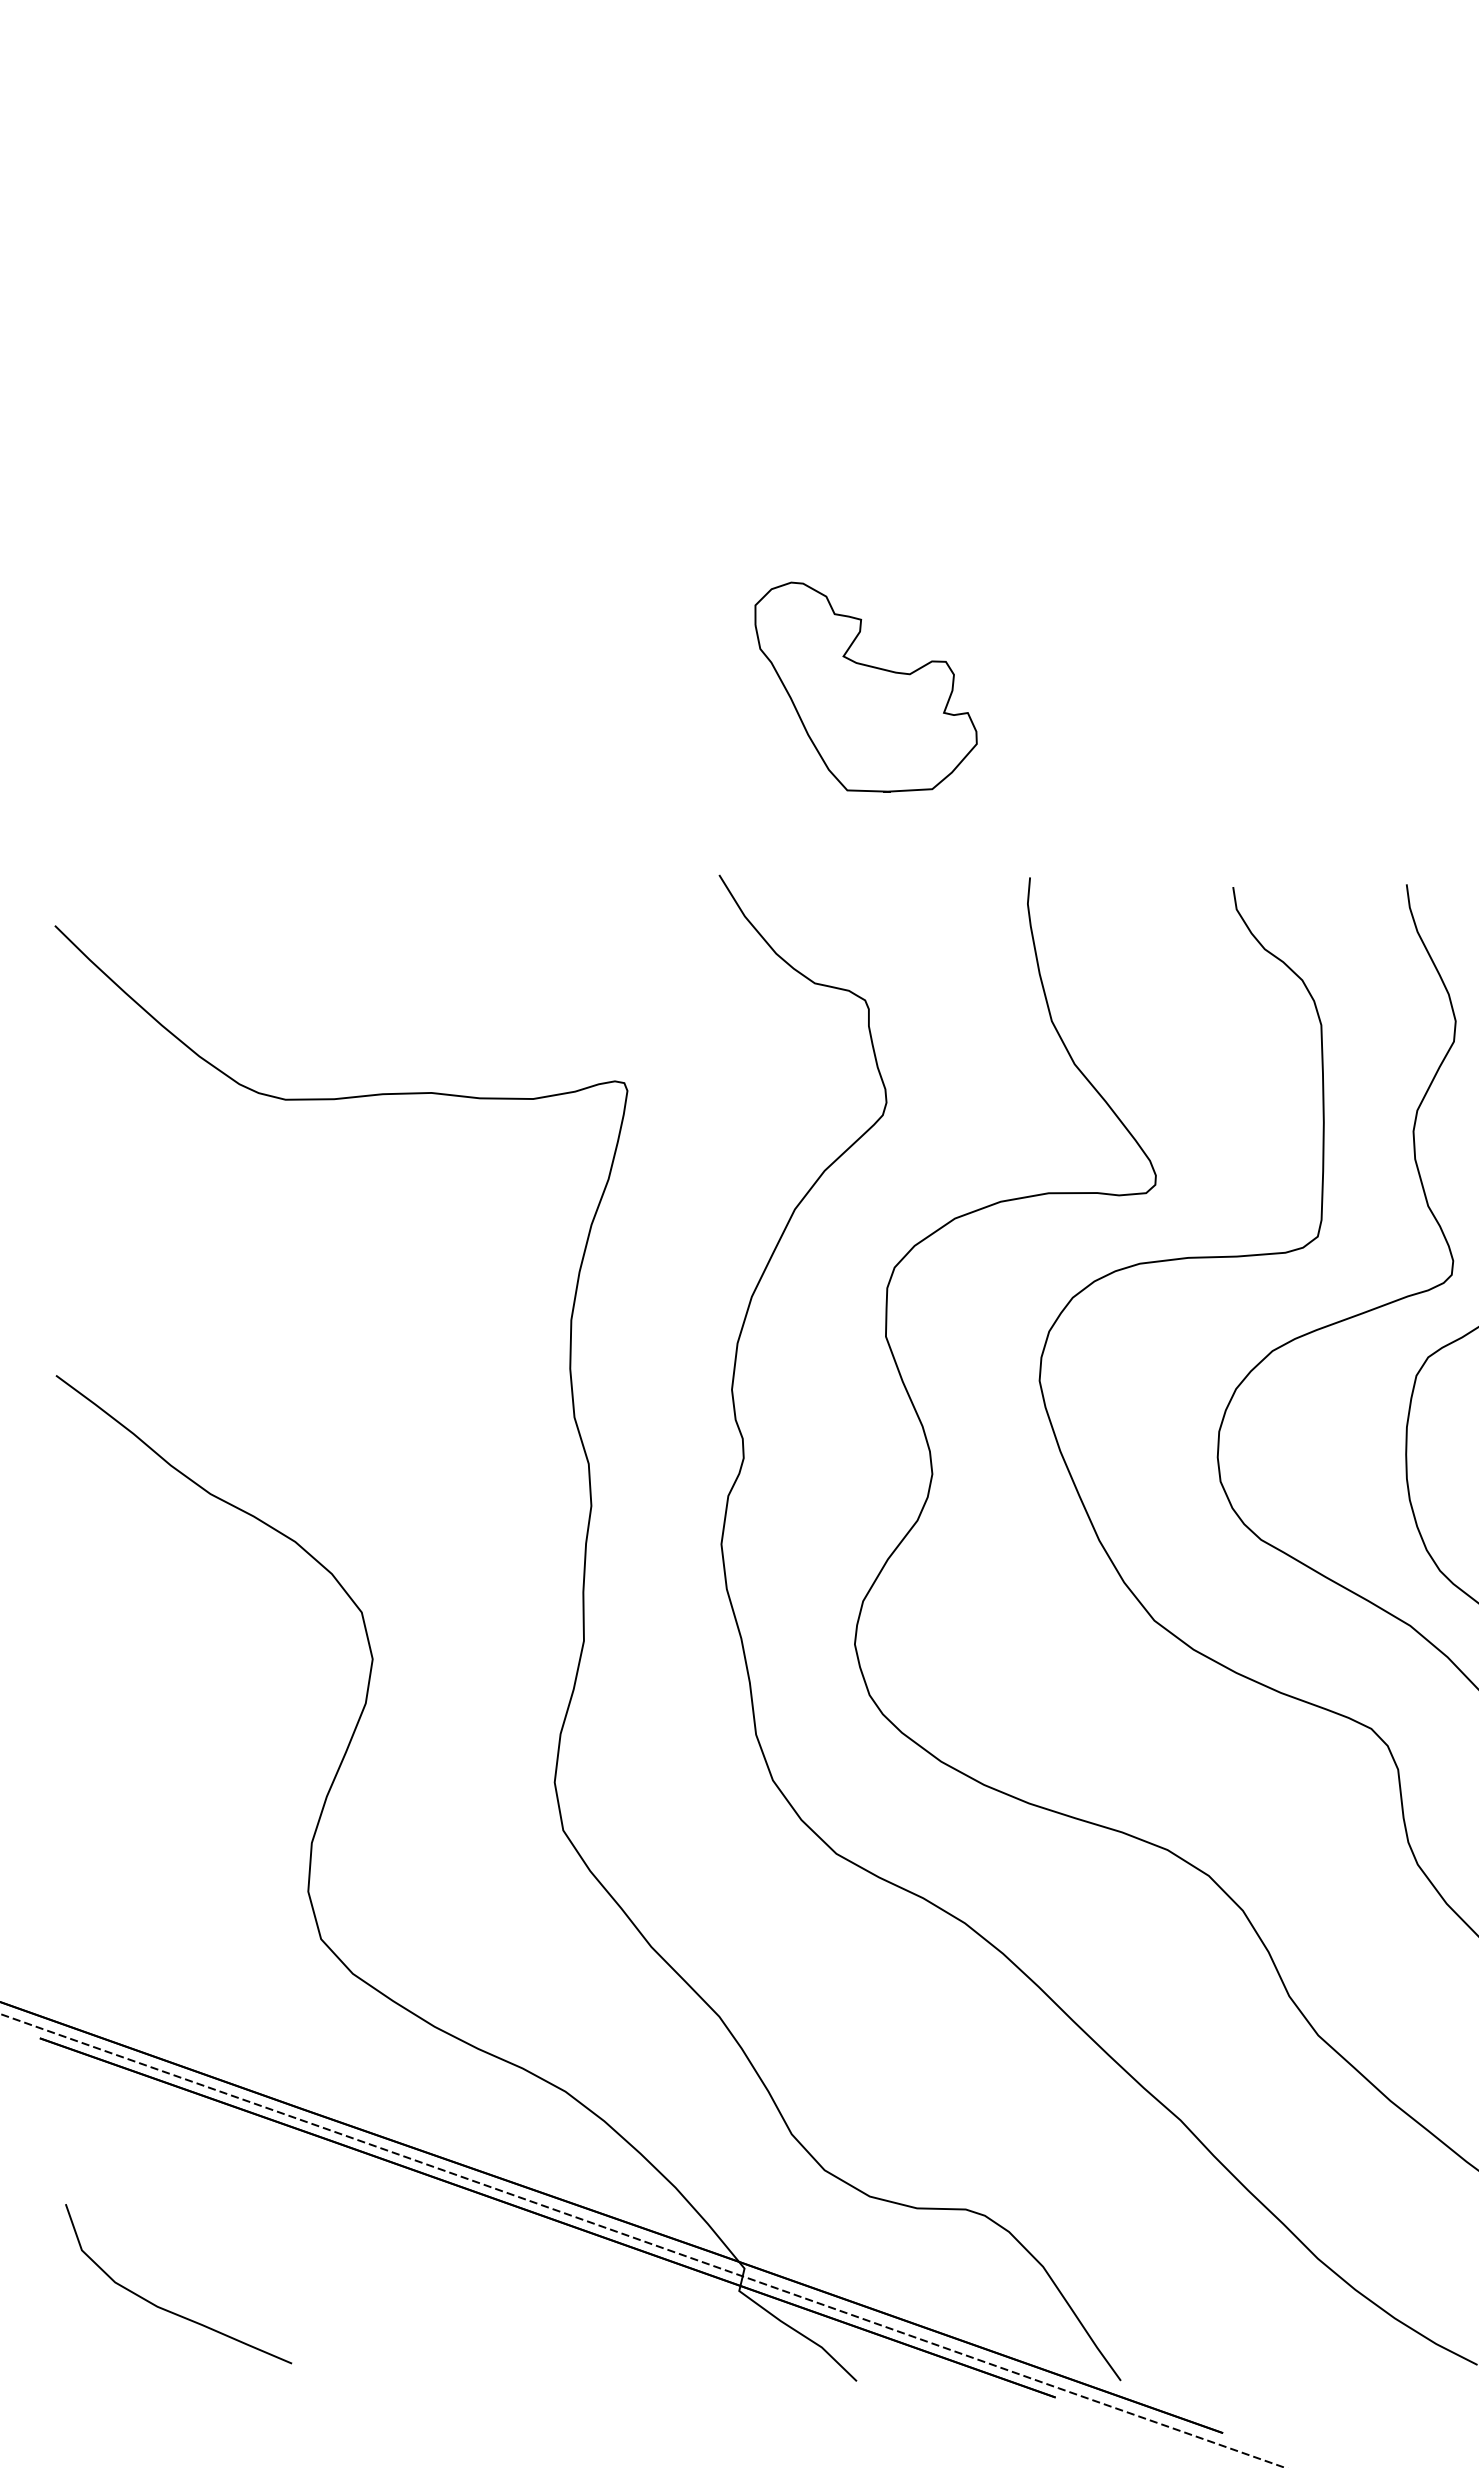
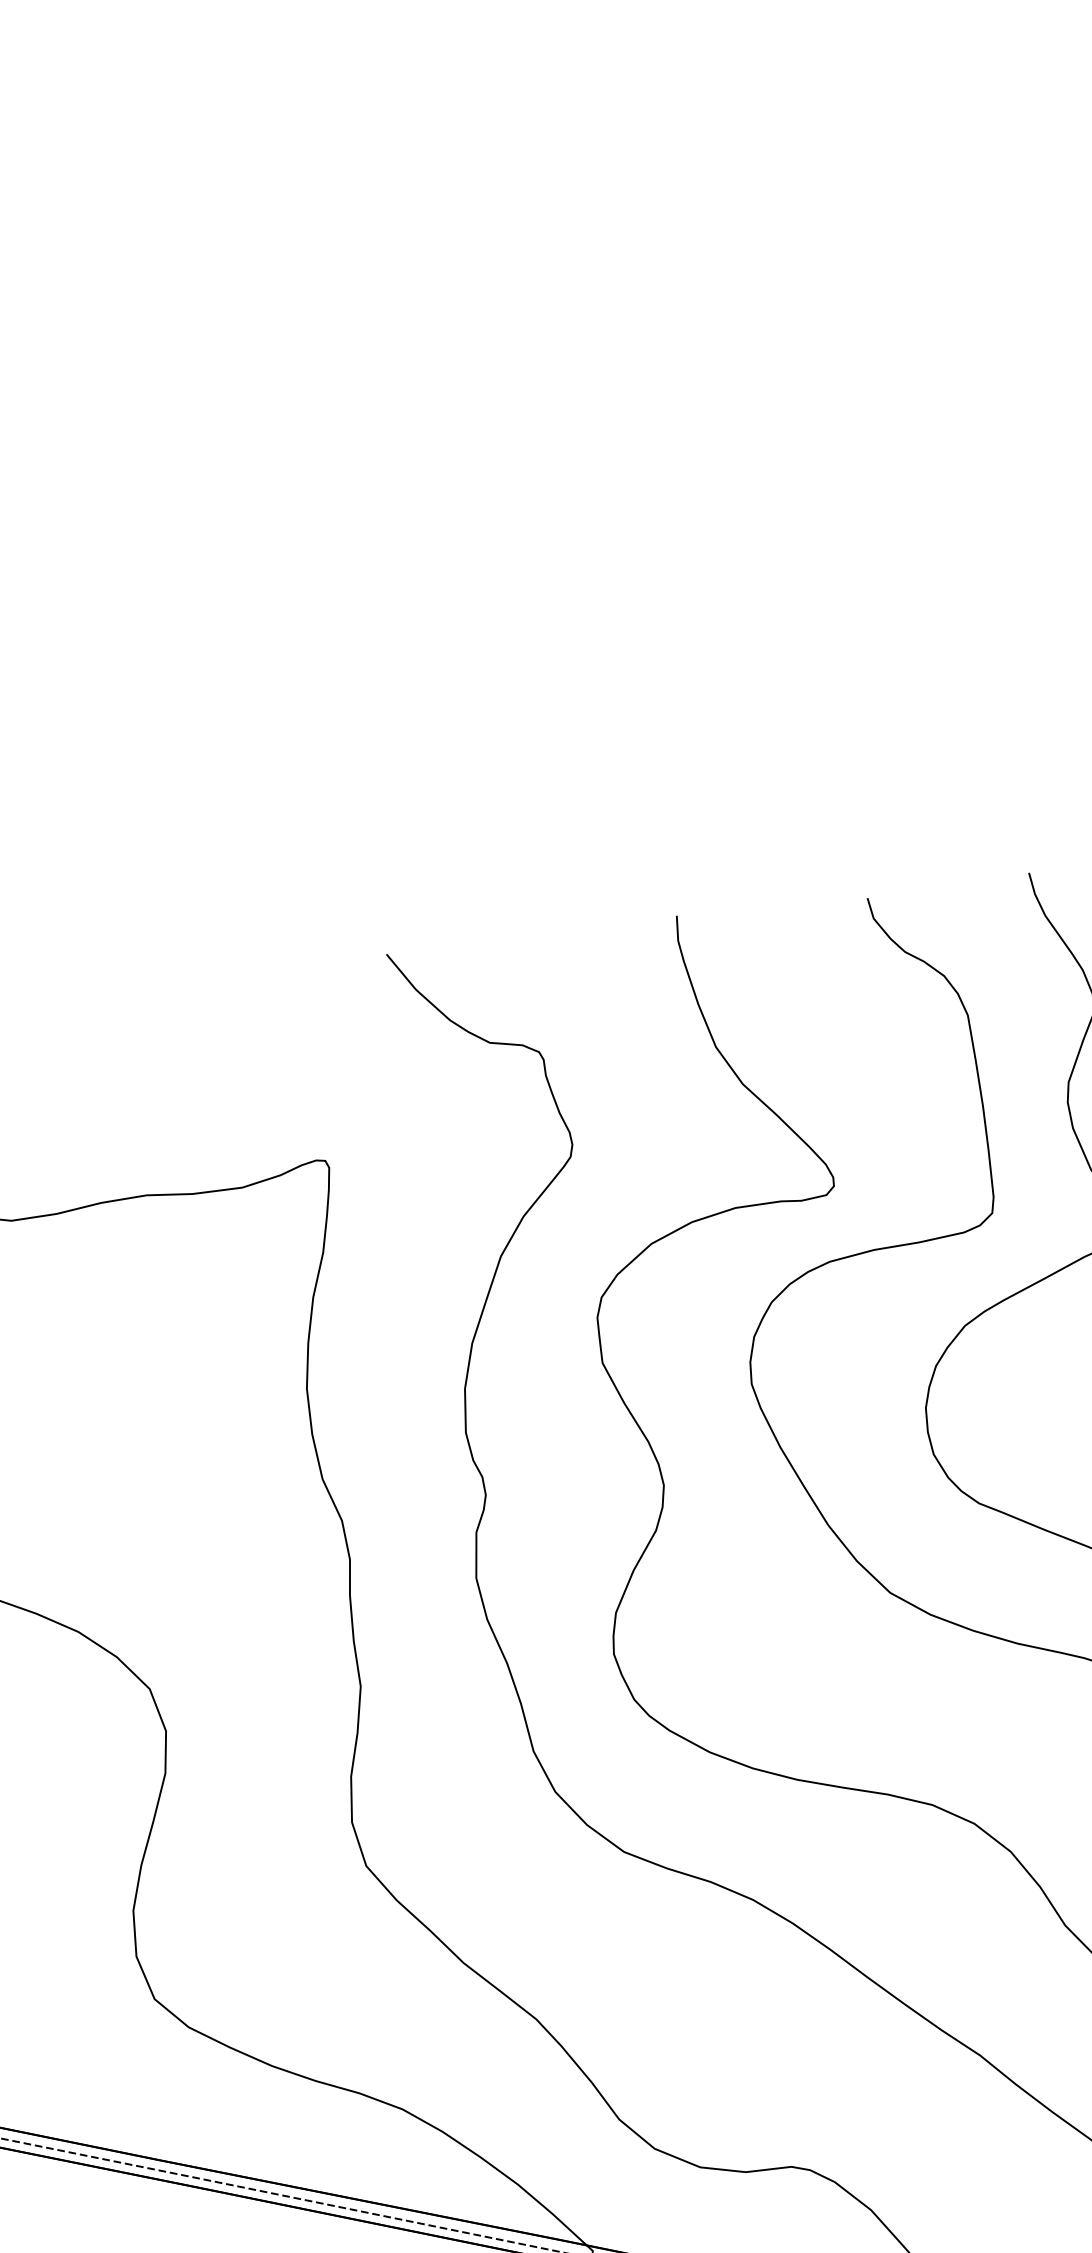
part: (865, 686) -> (498, 759), removed

